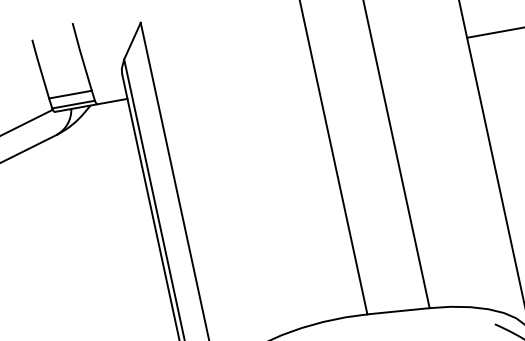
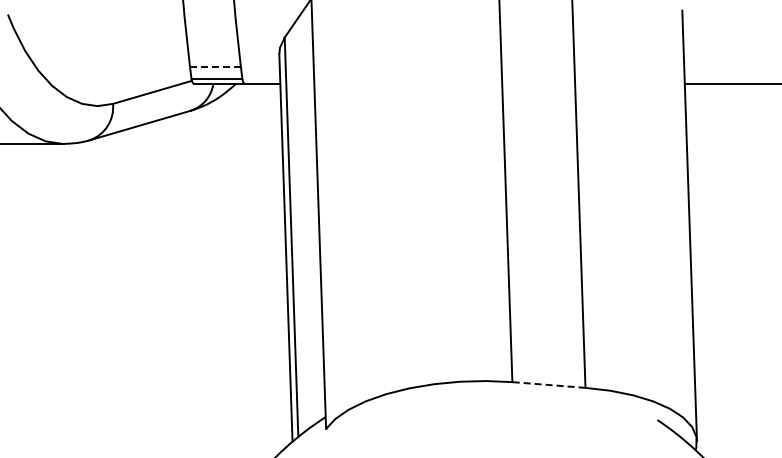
line: (70, 95) -> (215, 67), solid -> dashed
line: (398, 311) -> (548, 385), solid -> dashed

